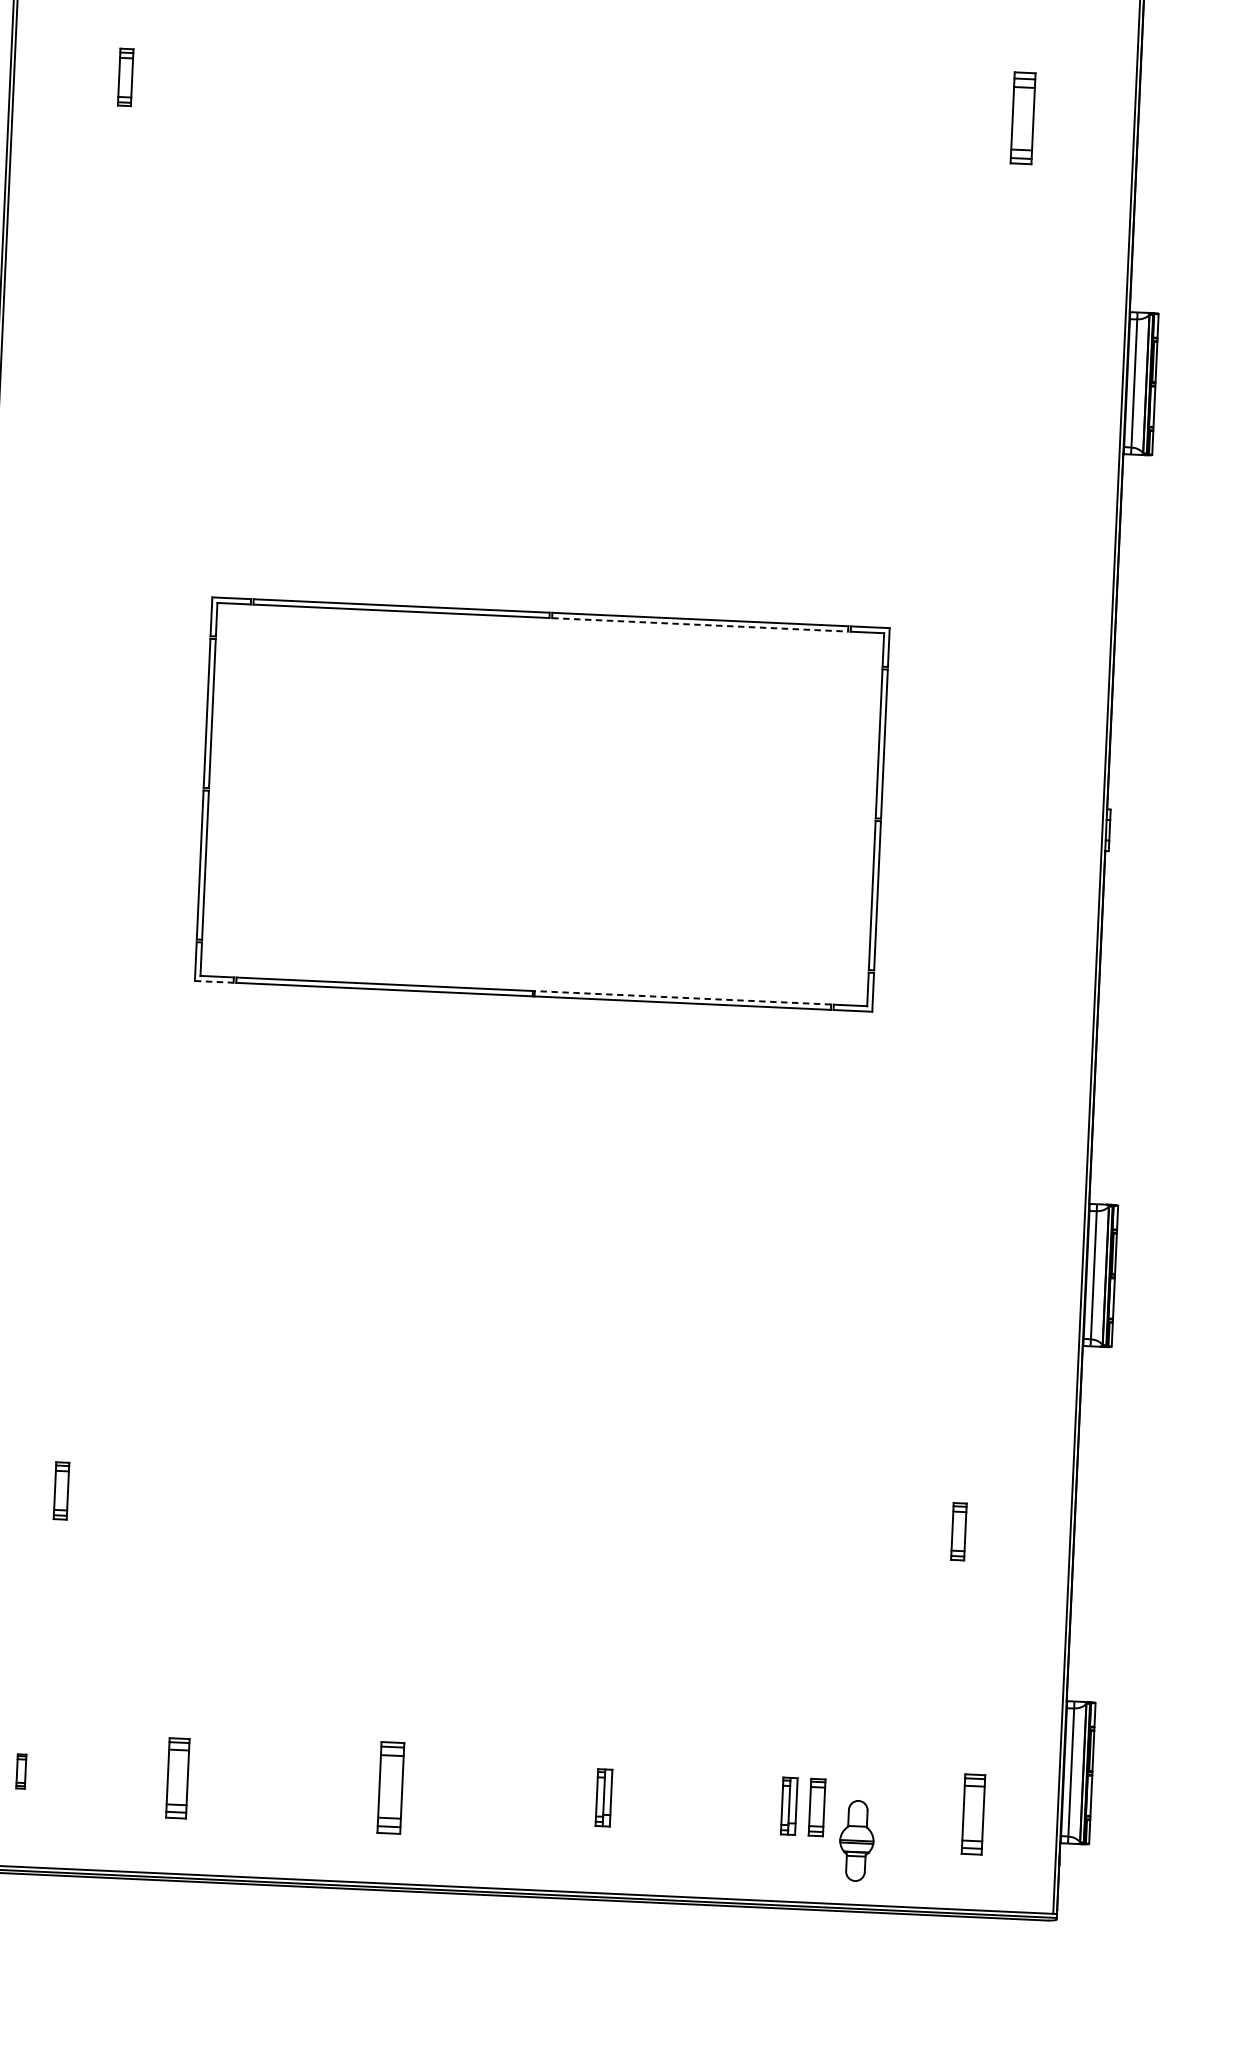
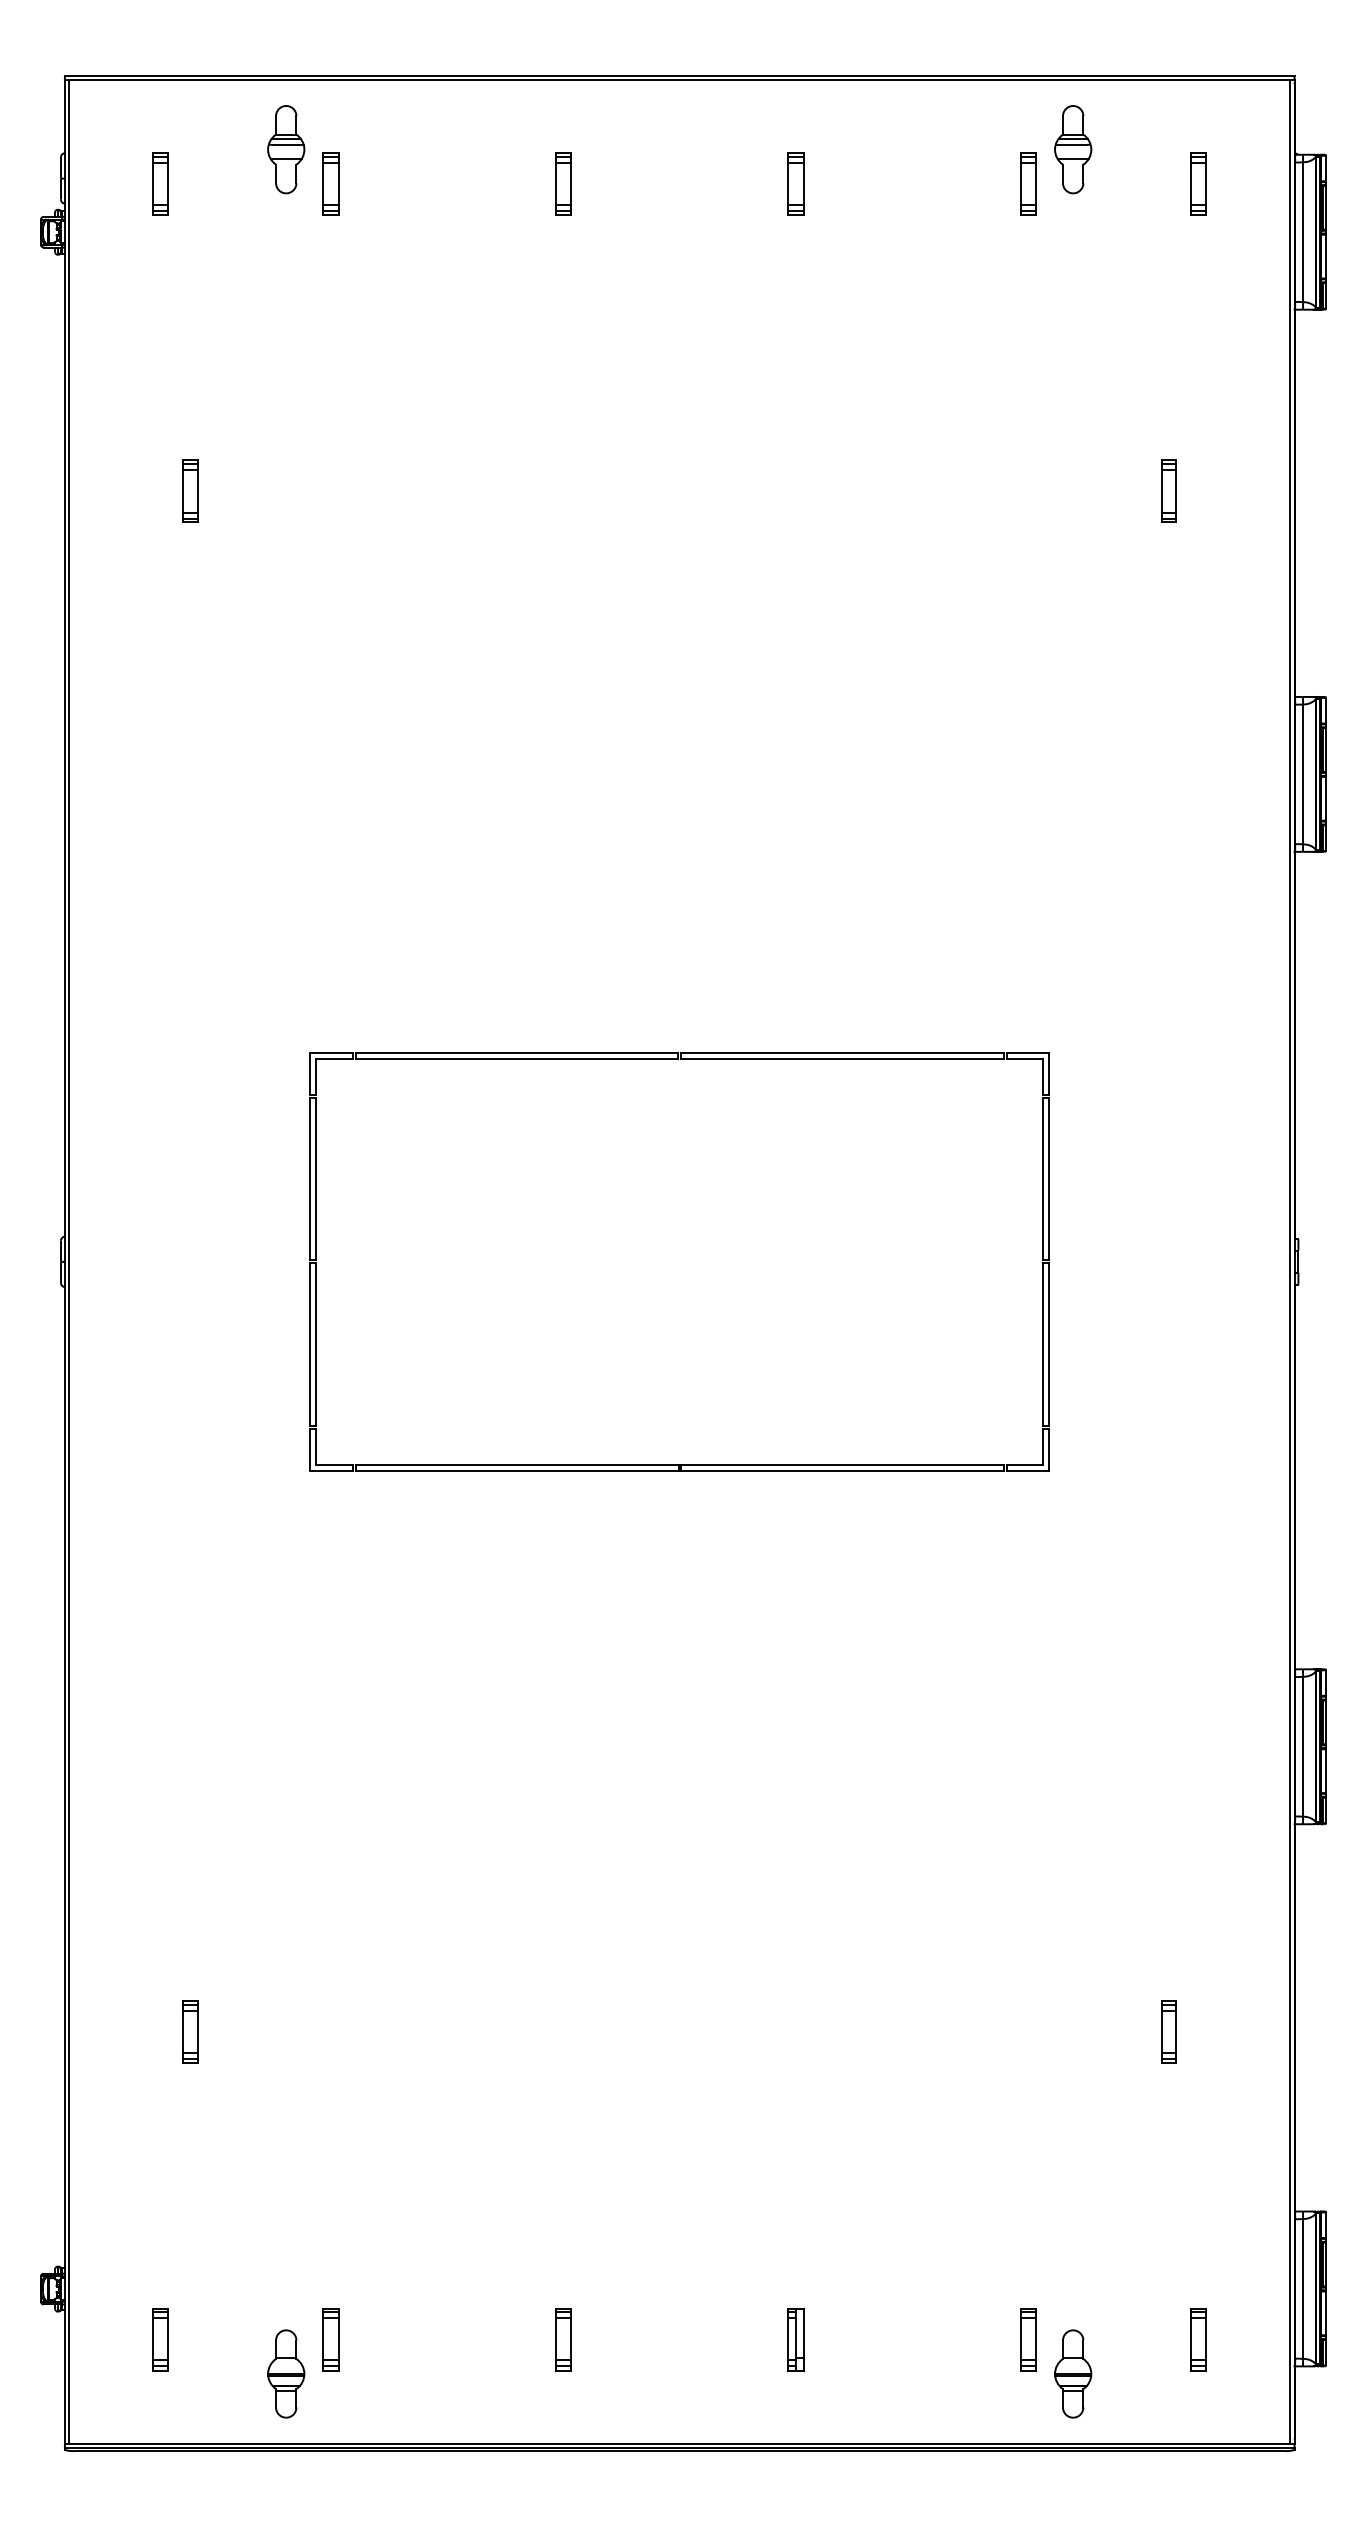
part: (1022, 117) -> (1168, 490), size x0.62
line: (701, 624) -> (843, 1058), dashed -> solid
line: (215, 981) -> (332, 1470), dashed -> solid
line: (683, 998) -> (842, 1465), dashed -> solid
part: (21, 1771) -> (160, 2339), size x1.67
part: (177, 1778) -> (330, 2339), size x0.71
part: (390, 1788) -> (563, 2339), size x0.62
part: (788, 1806) -> (997, 2339), removed
part: (135, 1807) -> (286, 2373), added
part: (973, 1814) -> (1198, 2339), size x0.71

